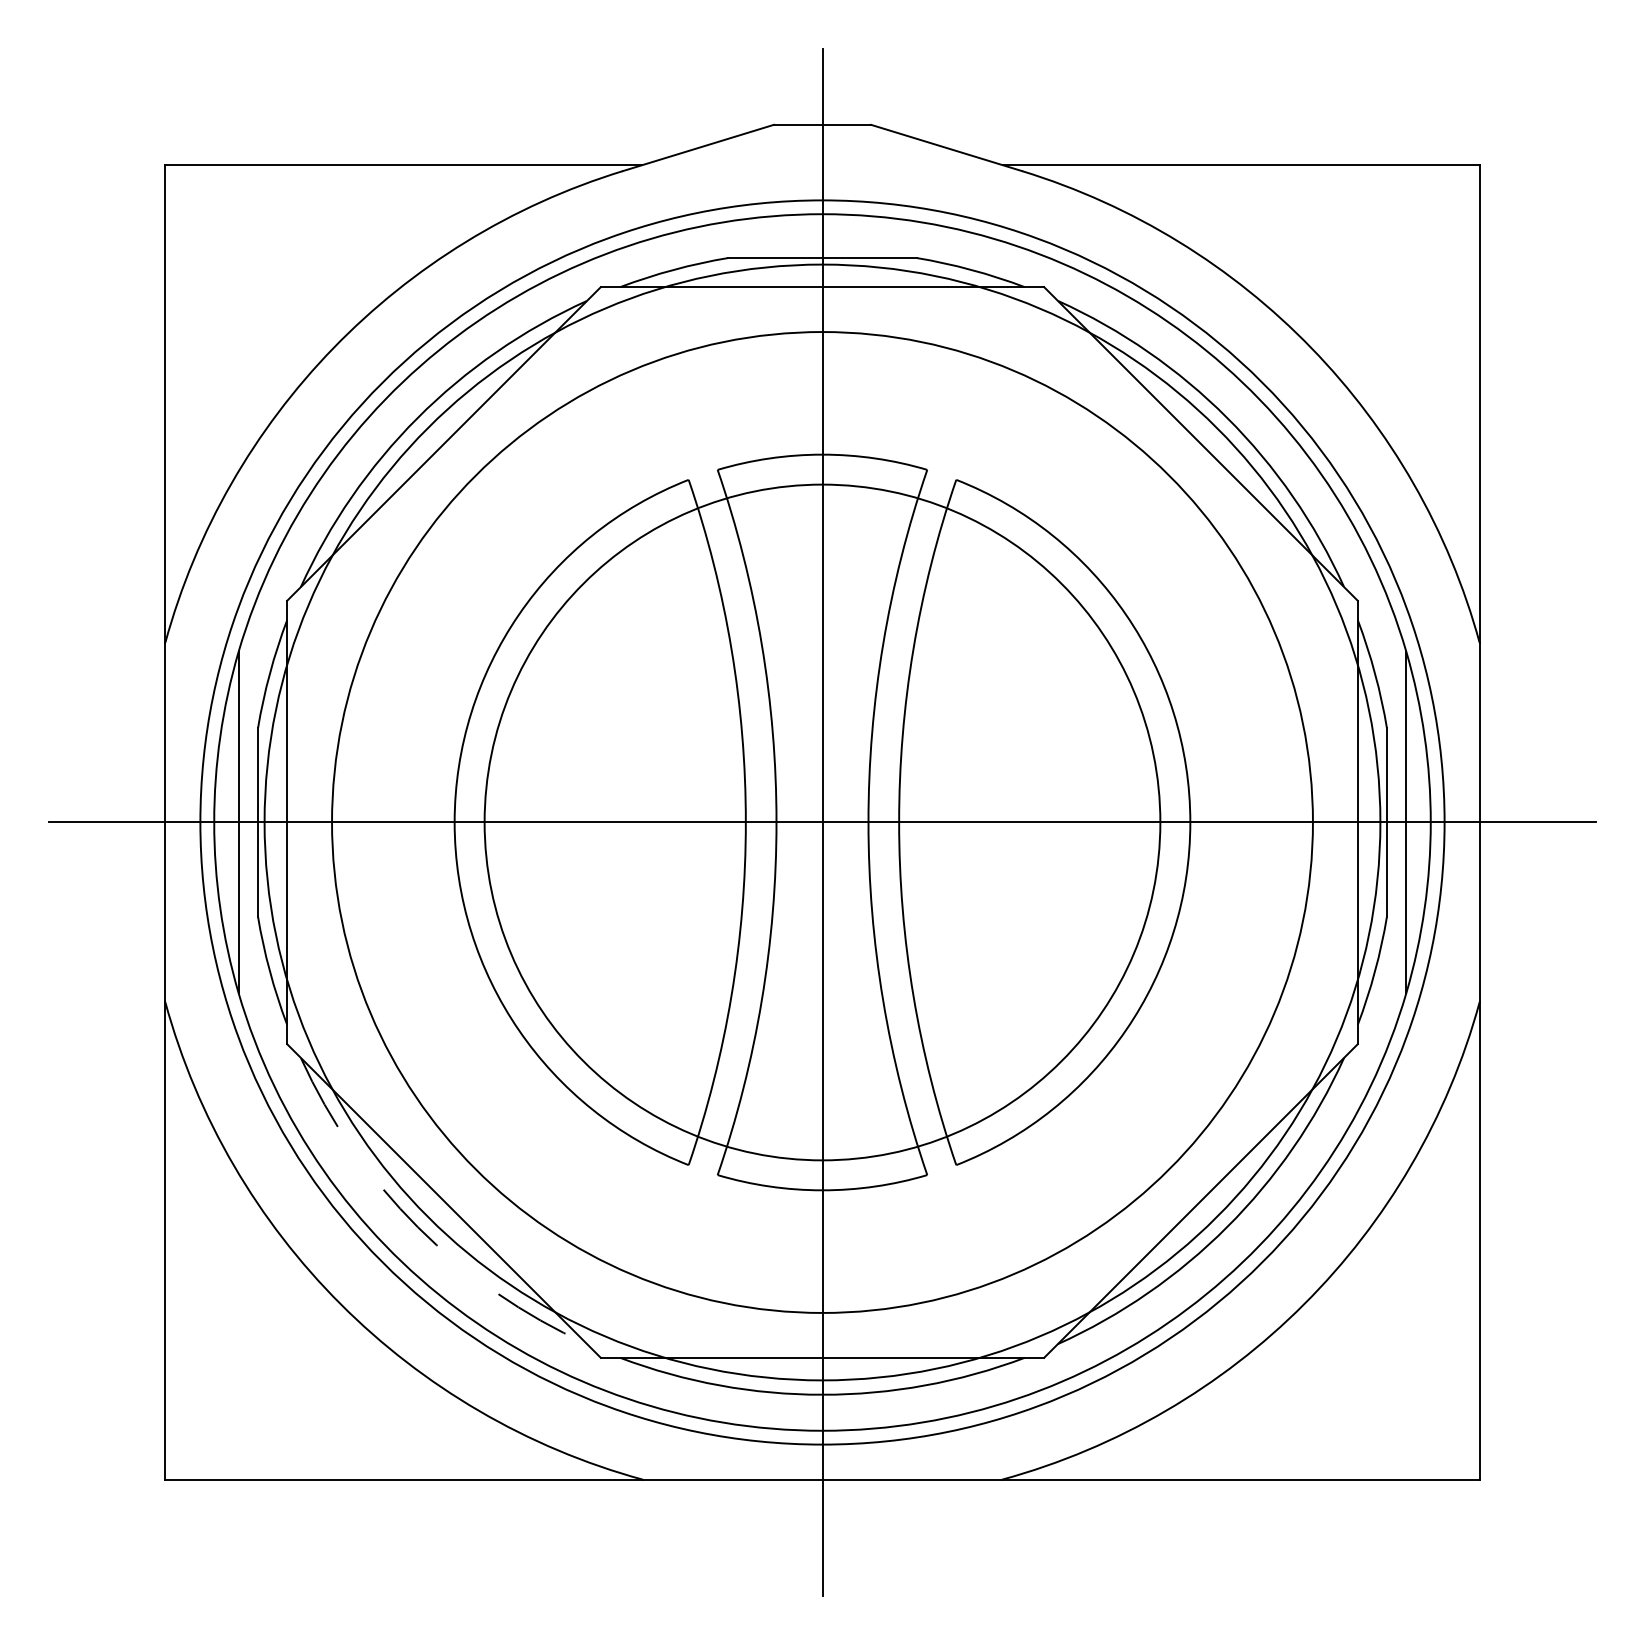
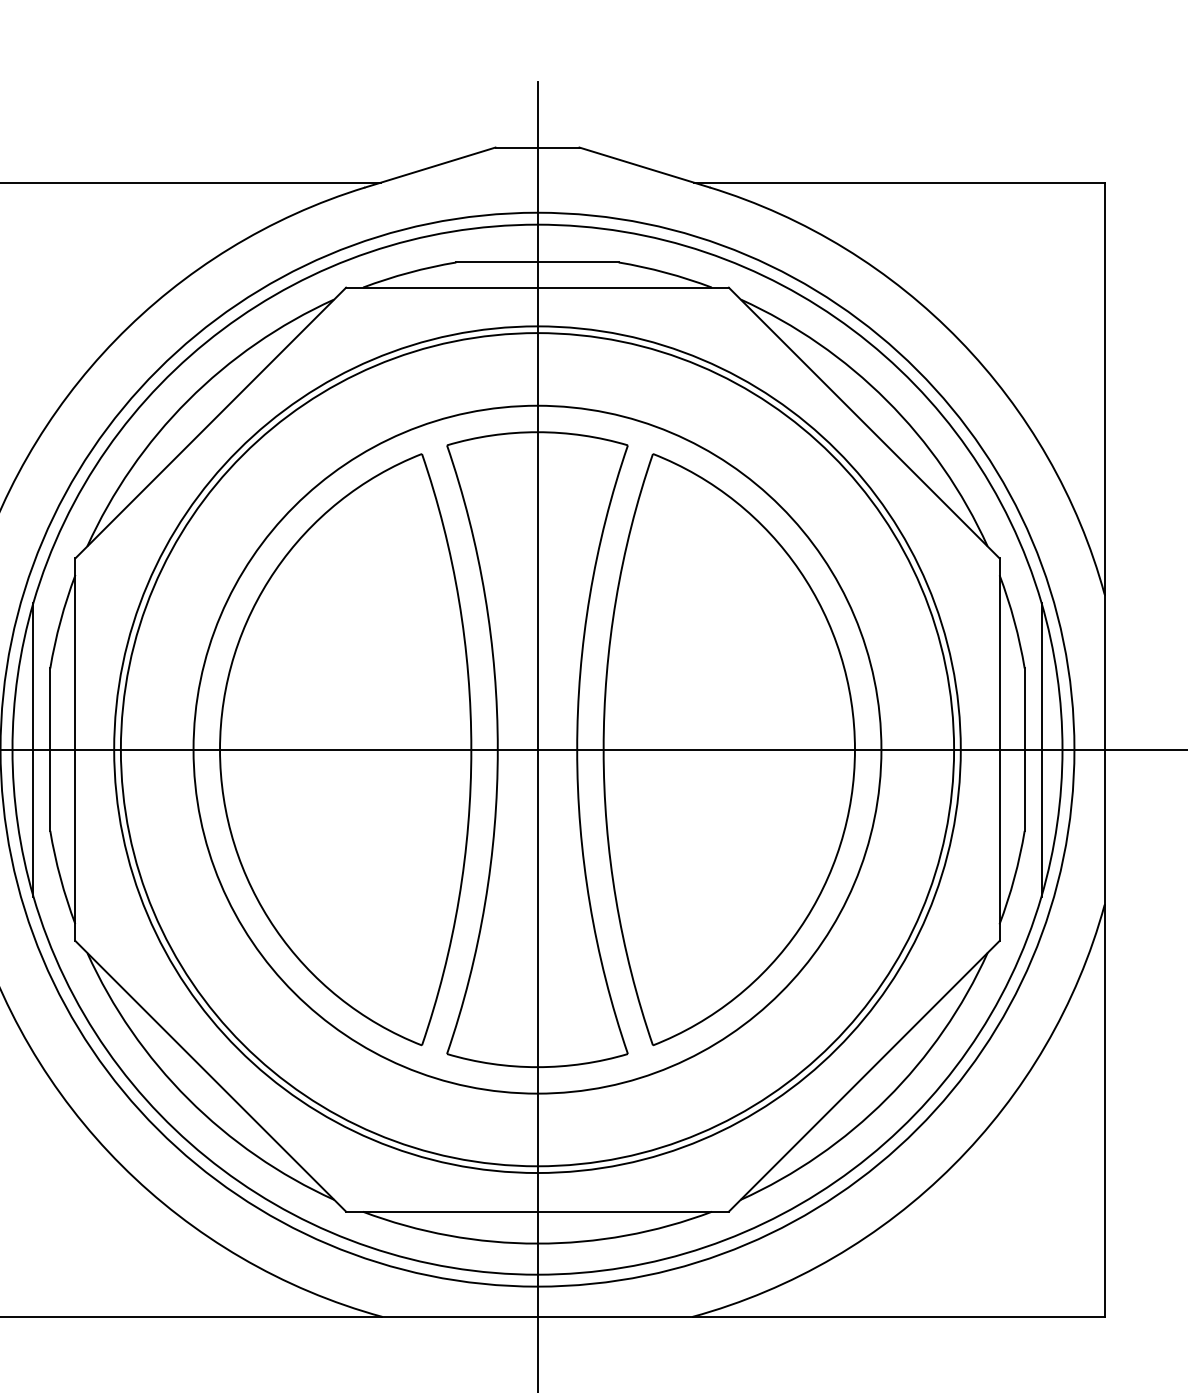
circle: (822, 822) -> (537, 749), size x0.71
circle: (822, 822) -> (537, 749), size x1.43
arc: (417, 1227) -> (187, 1099), dashed -> solid

